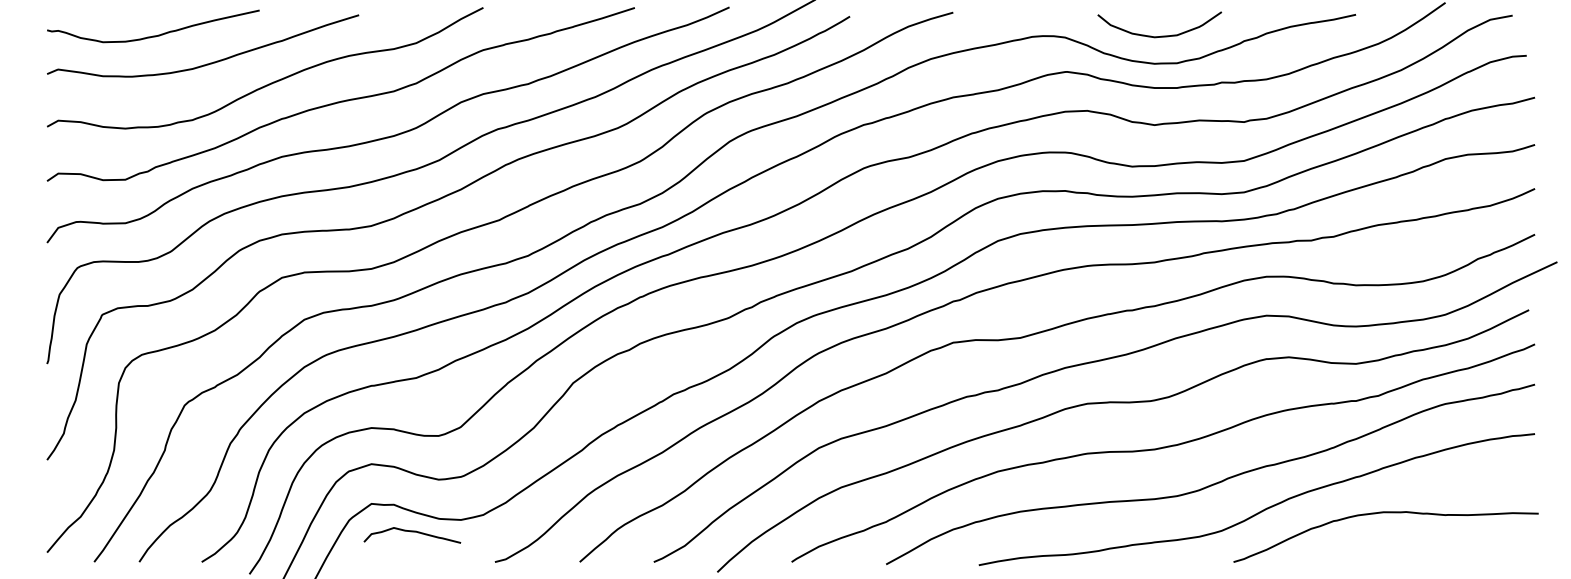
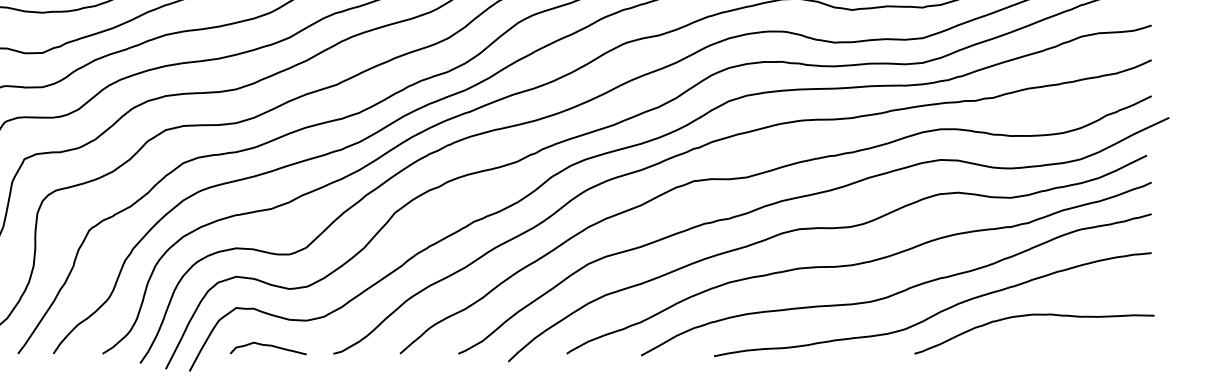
curve: (412, 532) -> (268, 346), moved

